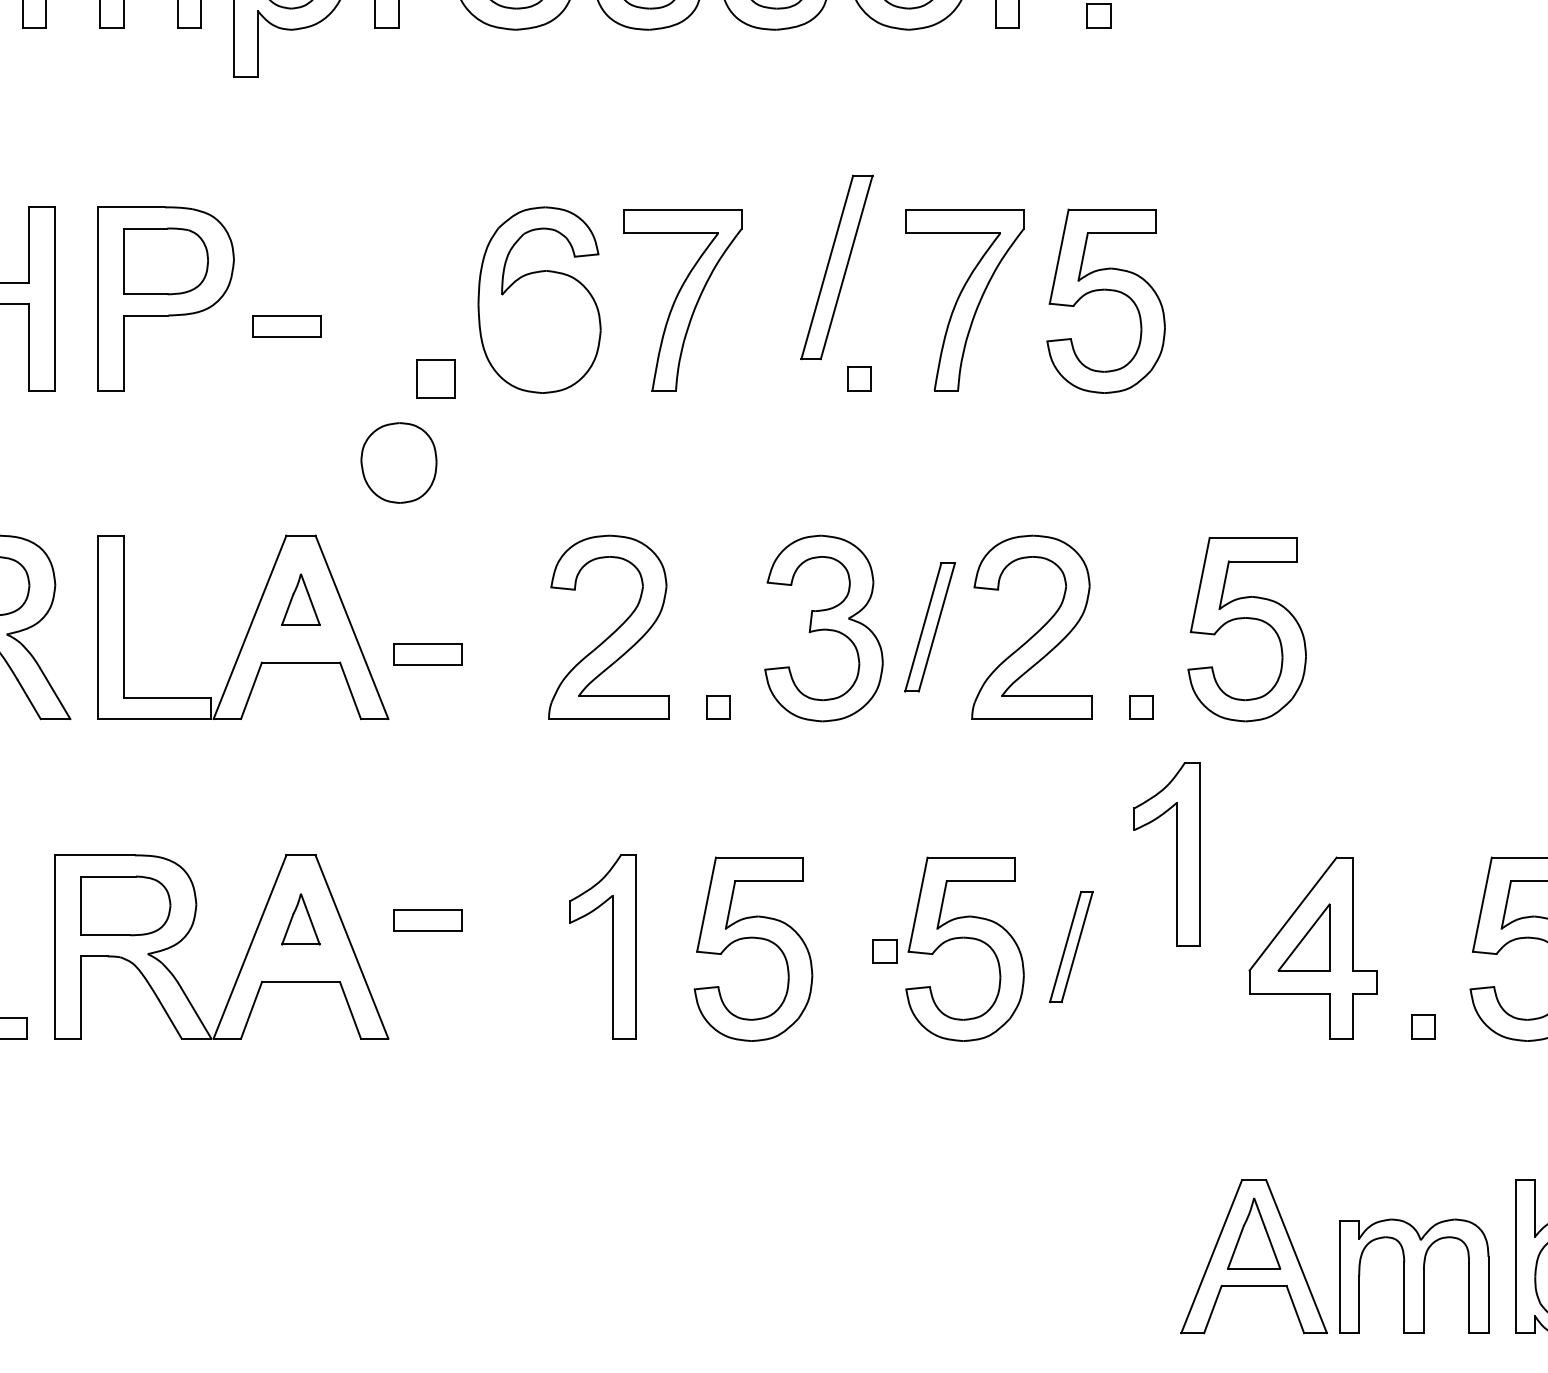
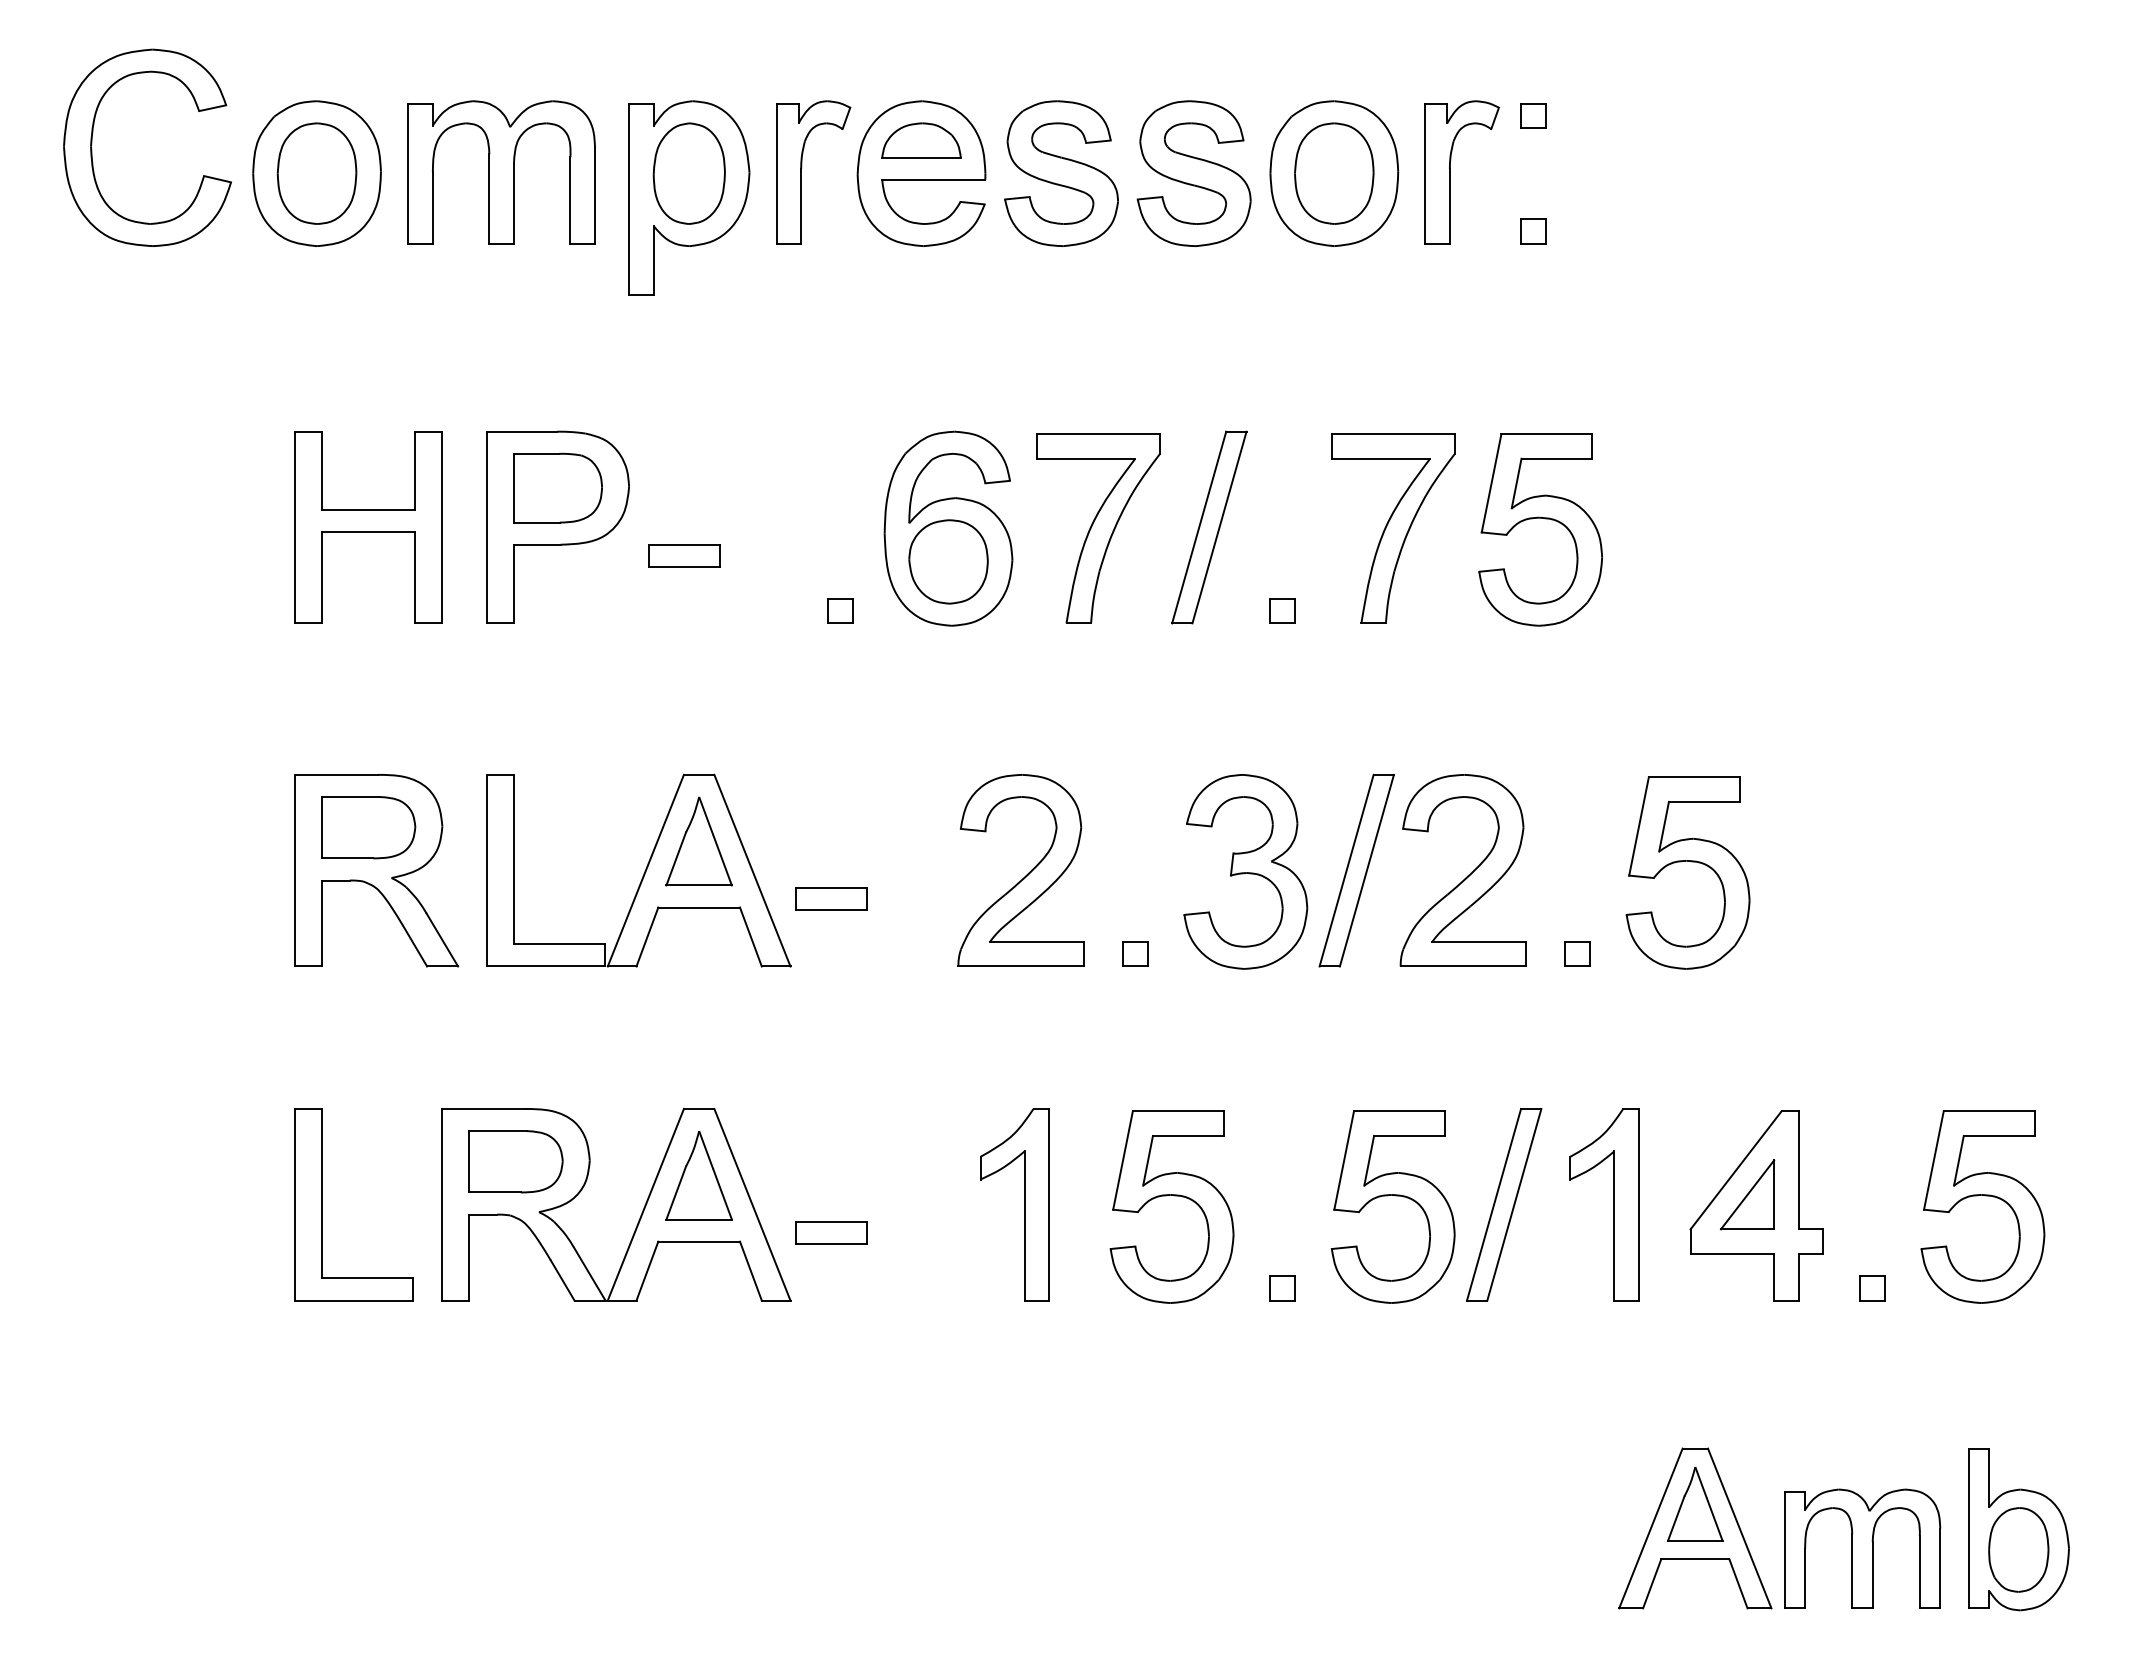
part: (837, 267) -> (1209, 527), moved
part: (436, 378) -> (840, 610), size x0.62
part: (398, 462) -> (948, 561), moved
part: (300, 599) -> (698, 841), size x1.67
part: (929, 627) -> (1356, 870), size x1.43
part: (1175, 853) -> (1613, 1204), moved
part: (300, 919) -> (698, 1175), size x1.67
part: (427, 919) -> (831, 1232), moved
part: (1071, 946) -> (1504, 1204), size x1.67
part: (884, 951) -> (1282, 1288), moved

